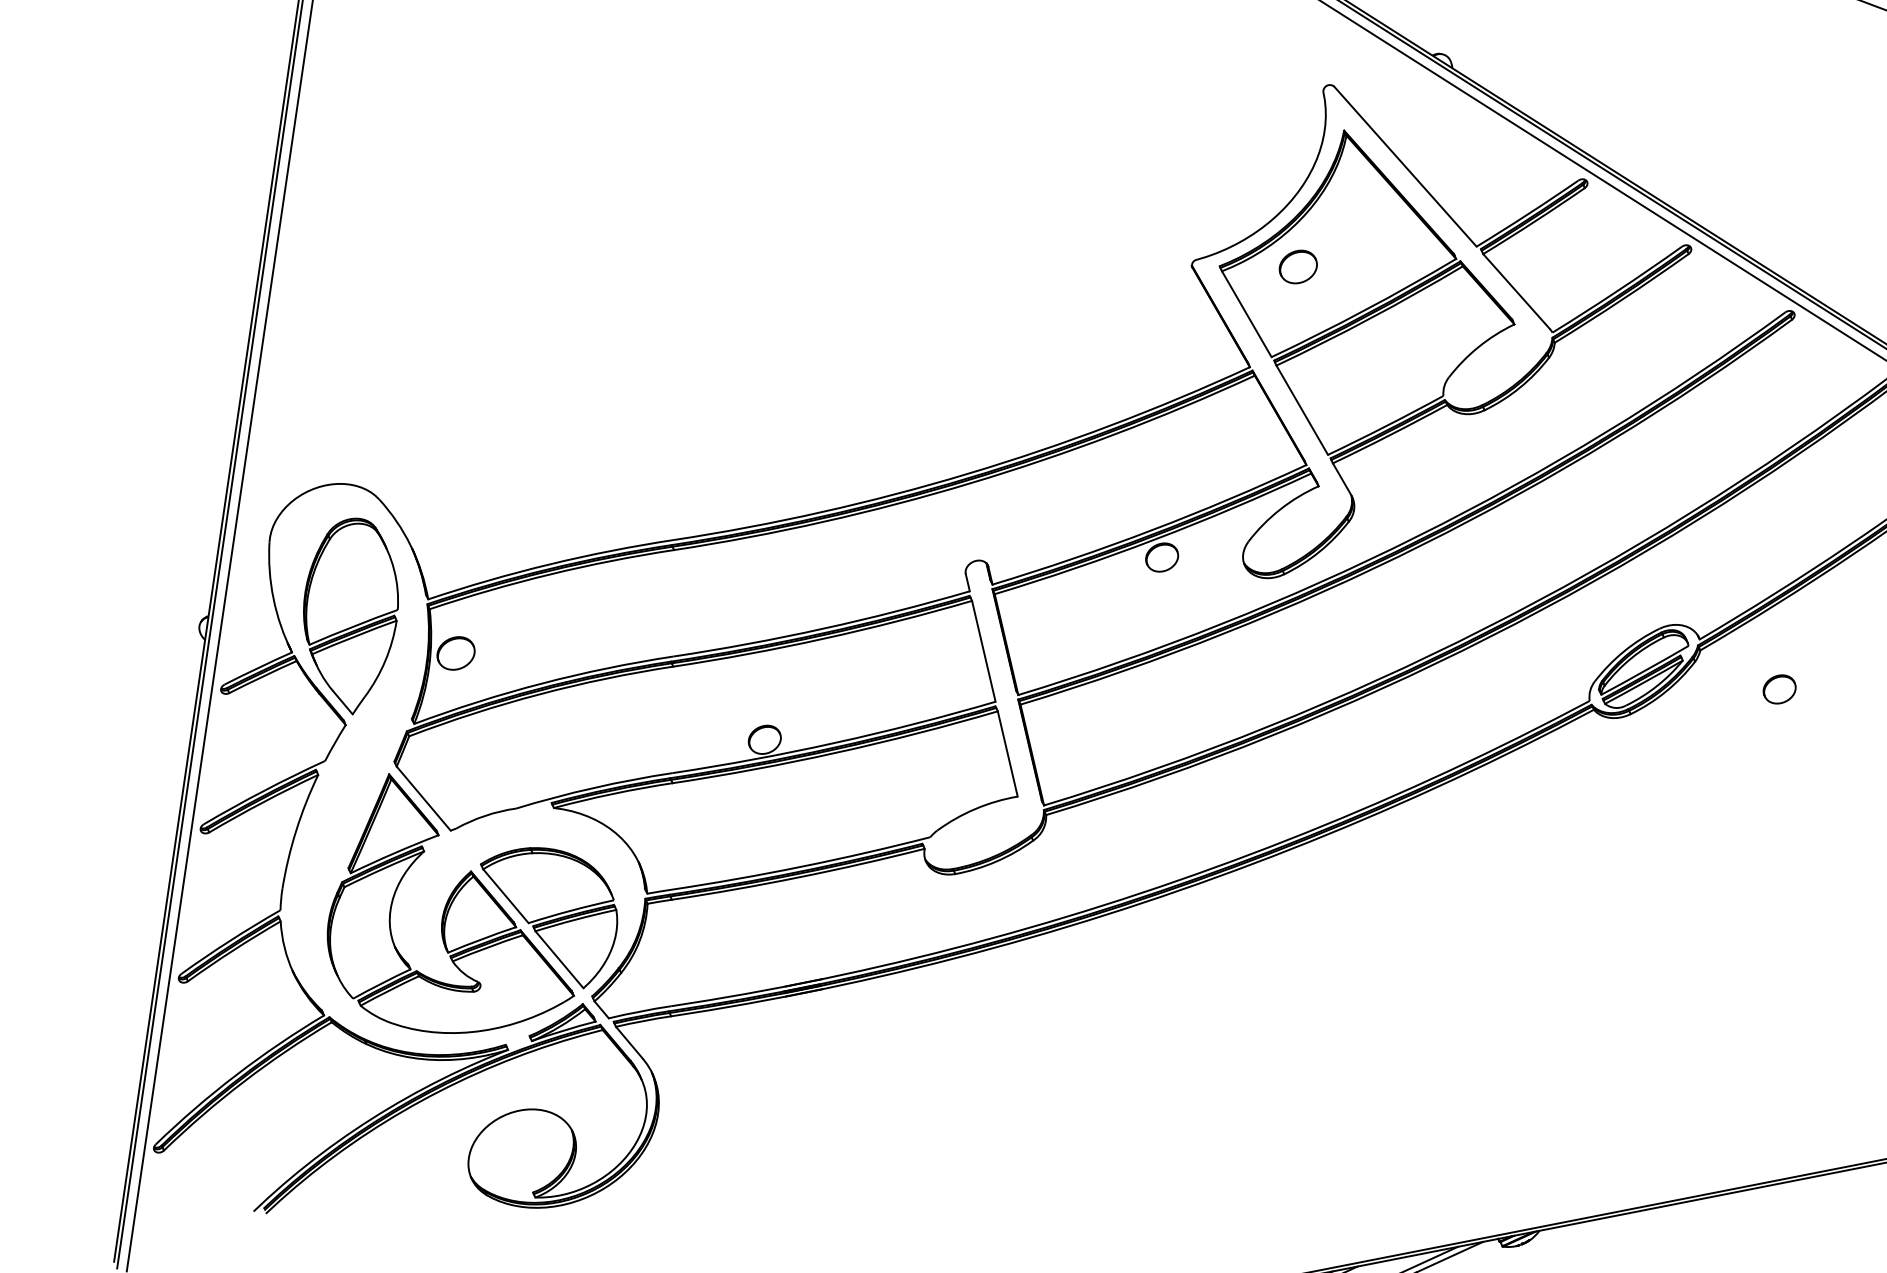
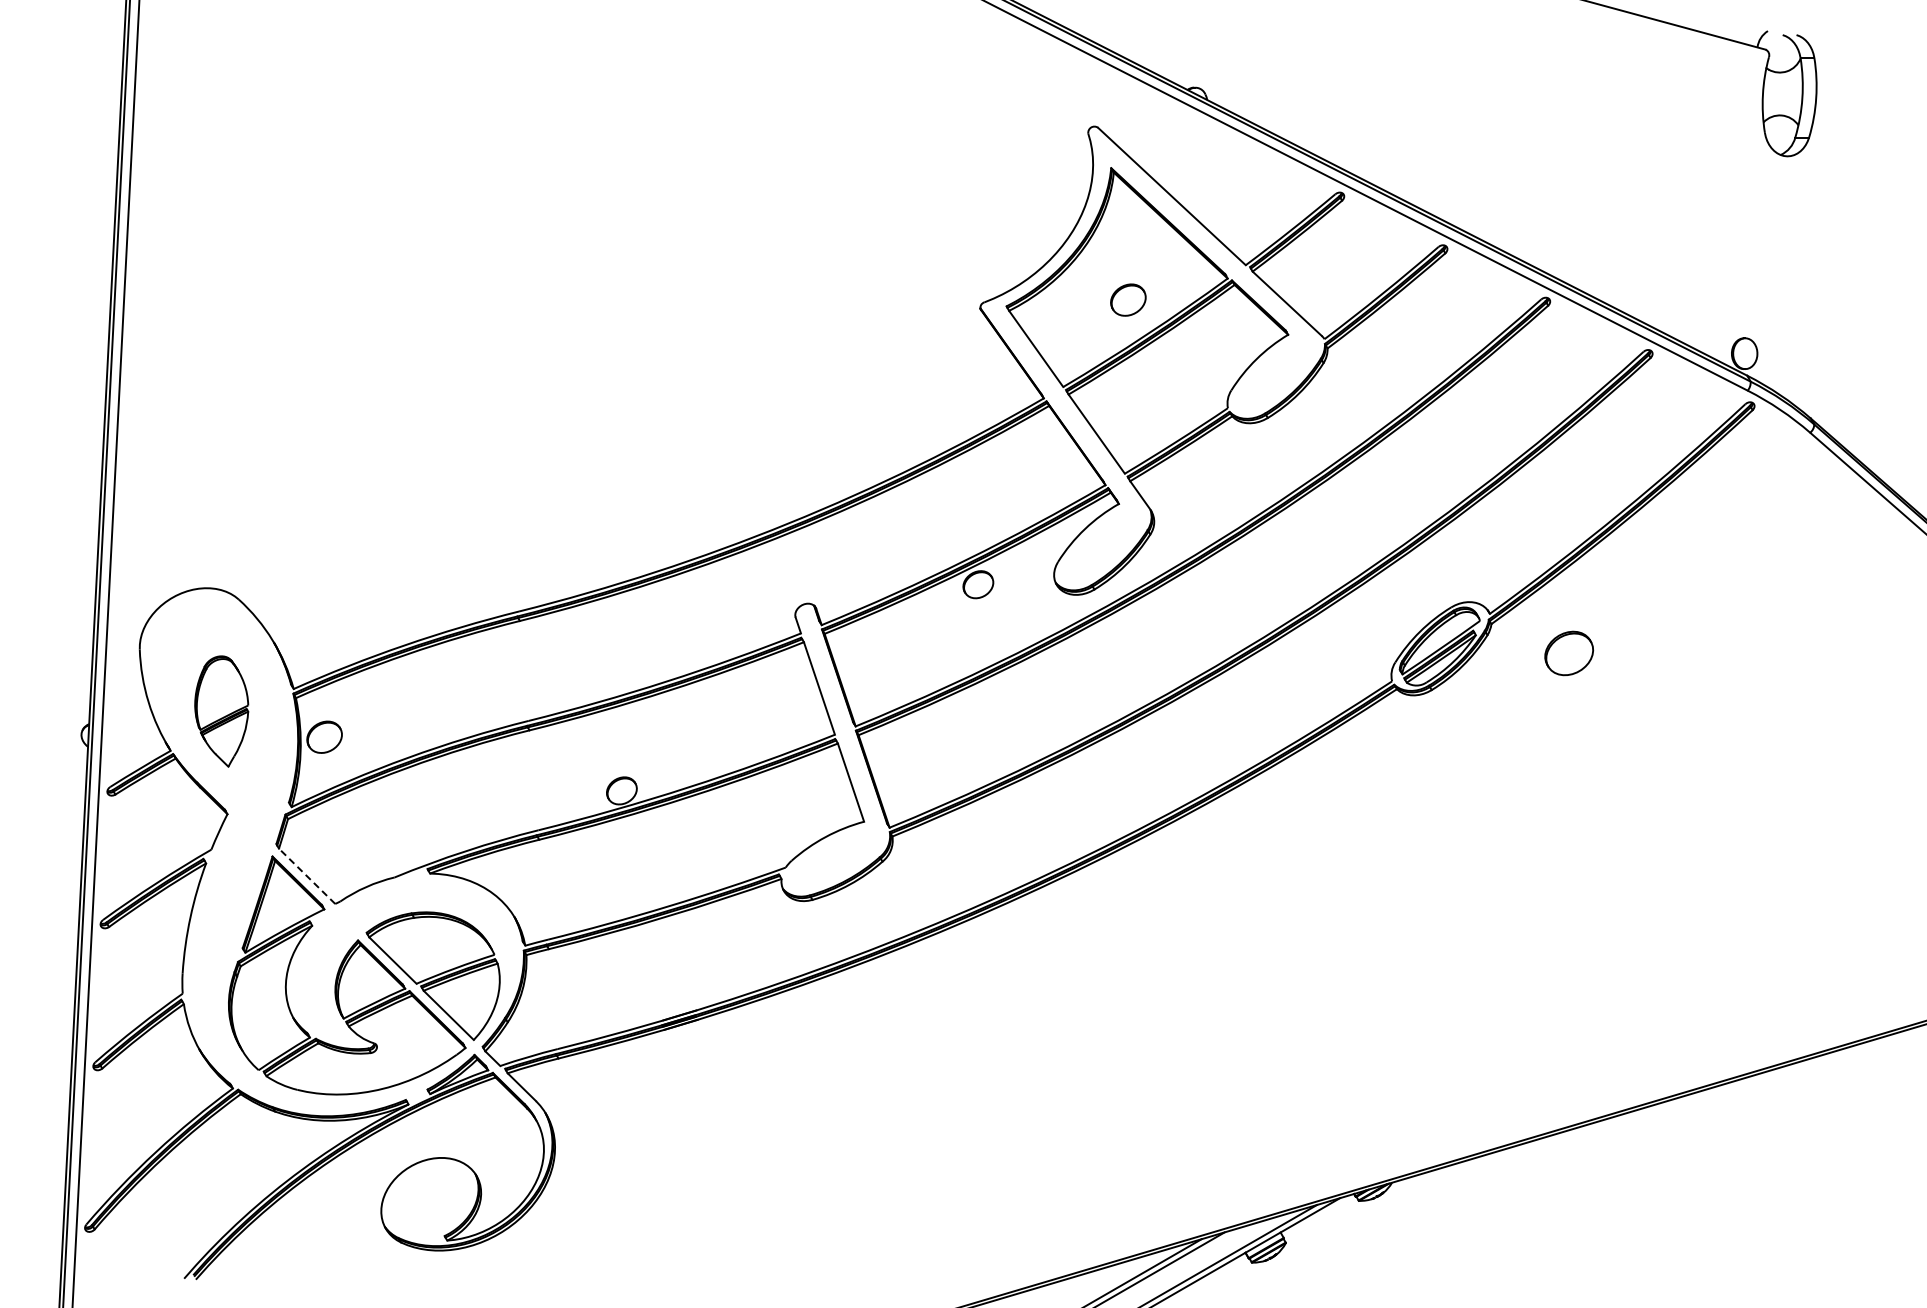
part: (1298, 266) -> (1128, 299), moved
part: (349, 615) -> (221, 711), size x0.6
part: (1779, 689) -> (1569, 653), size x1.6
line: (423, 797) -> (306, 875), solid -> dashed

